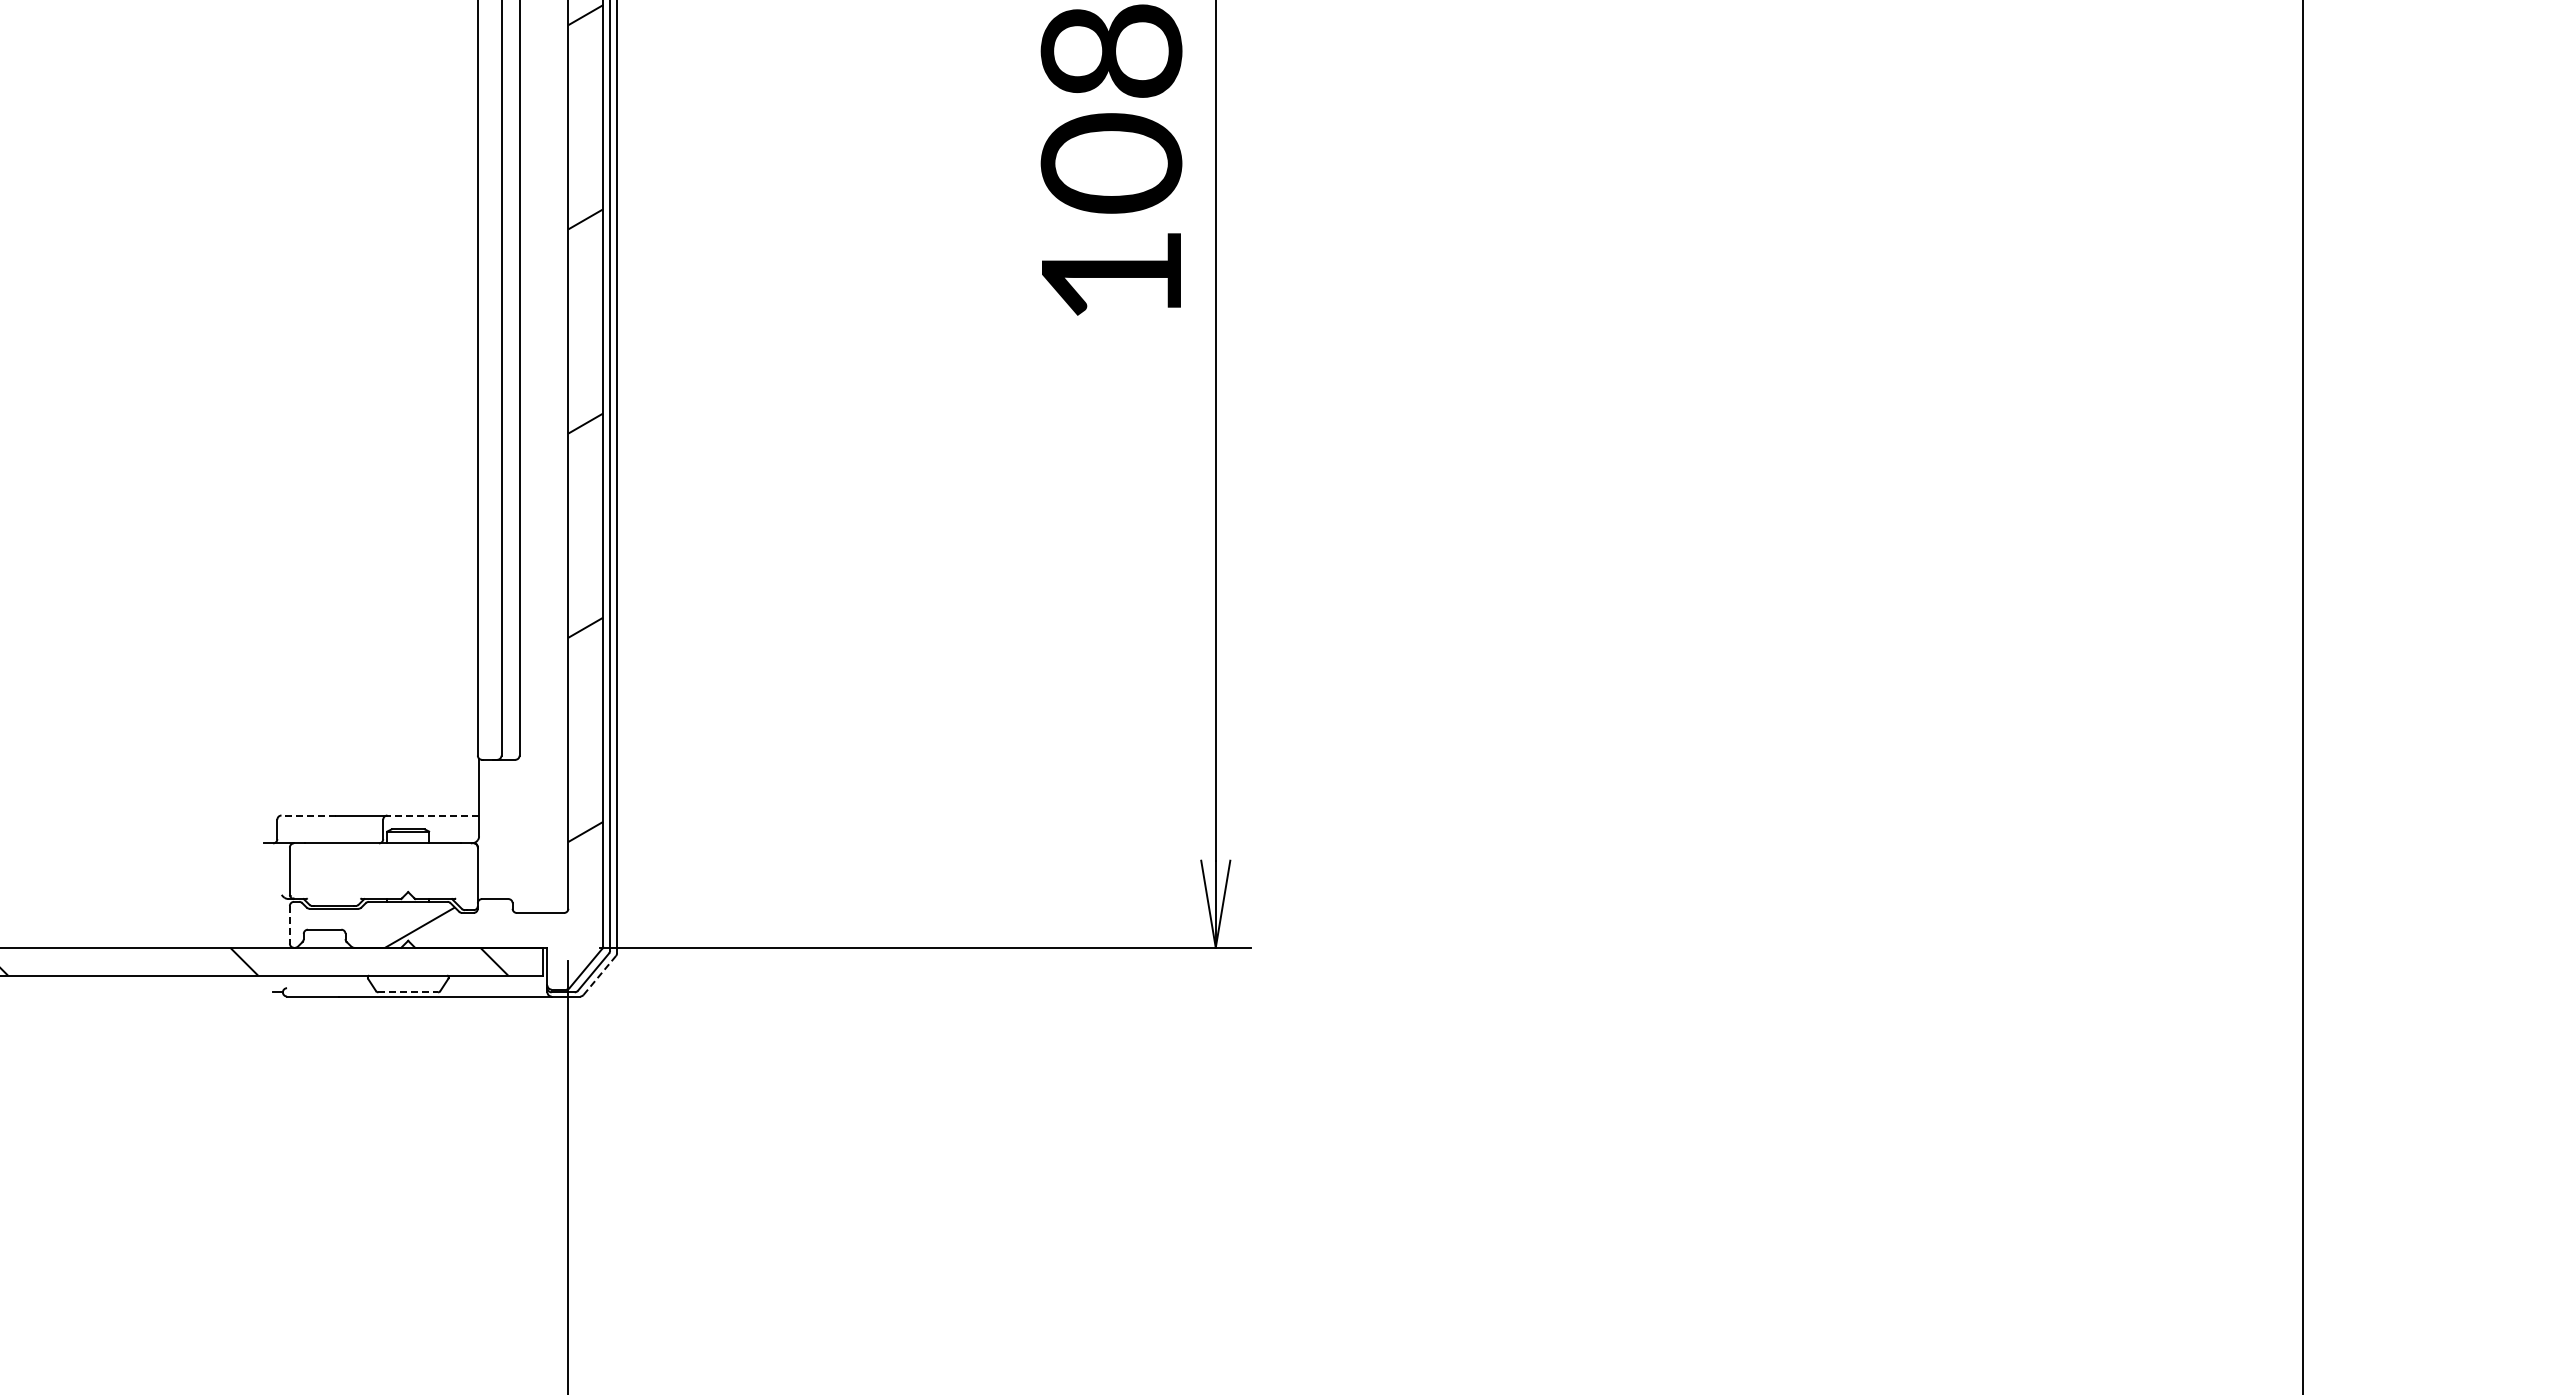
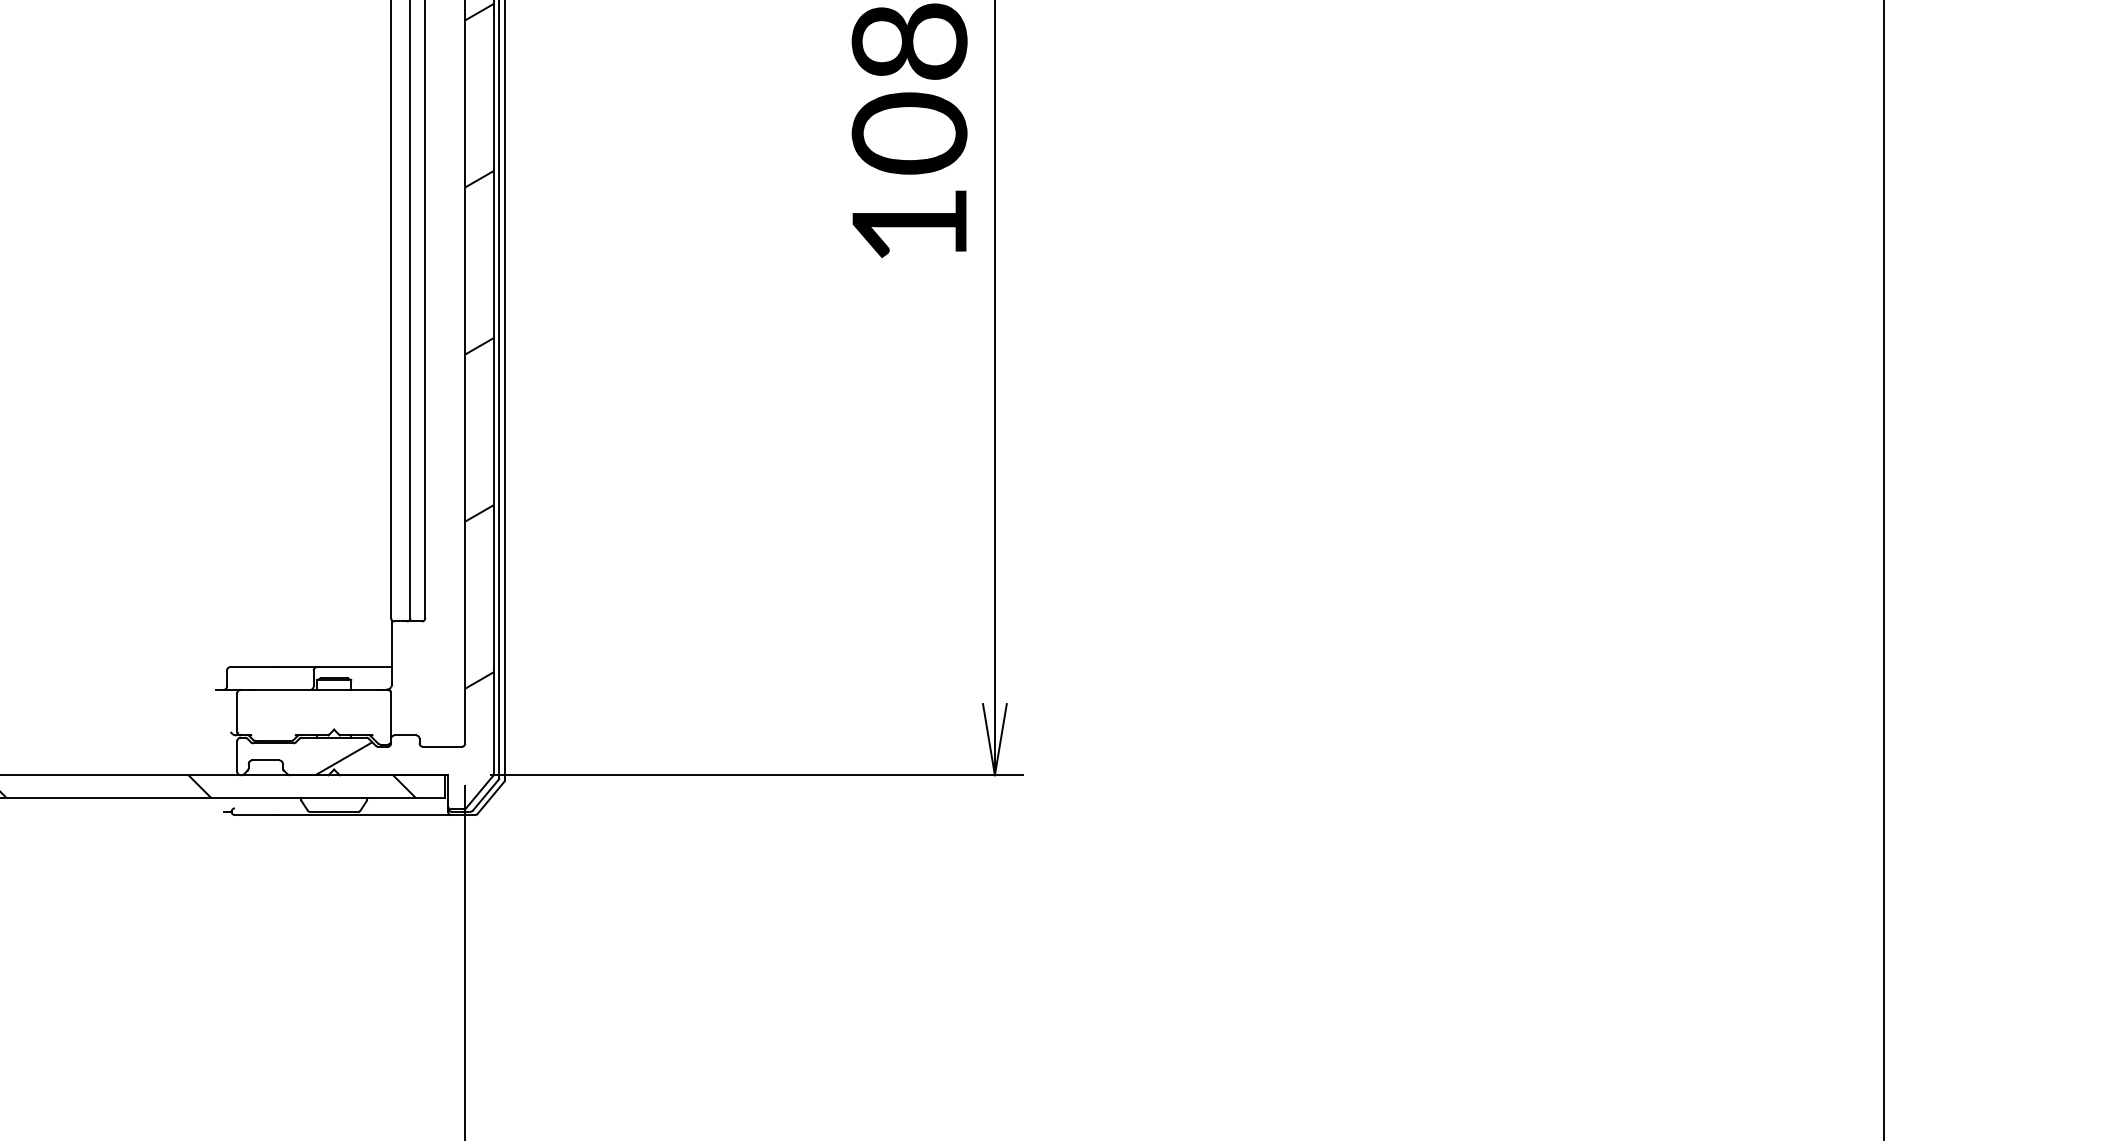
line: (308, 815) -> (252, 667), dashed -> solid
line: (434, 815) -> (355, 667), dashed -> solid
line: (289, 924) -> (237, 756), dashed -> solid
line: (600, 975) -> (491, 797), dashed -> solid
line: (408, 992) -> (334, 811), dashed -> solid

